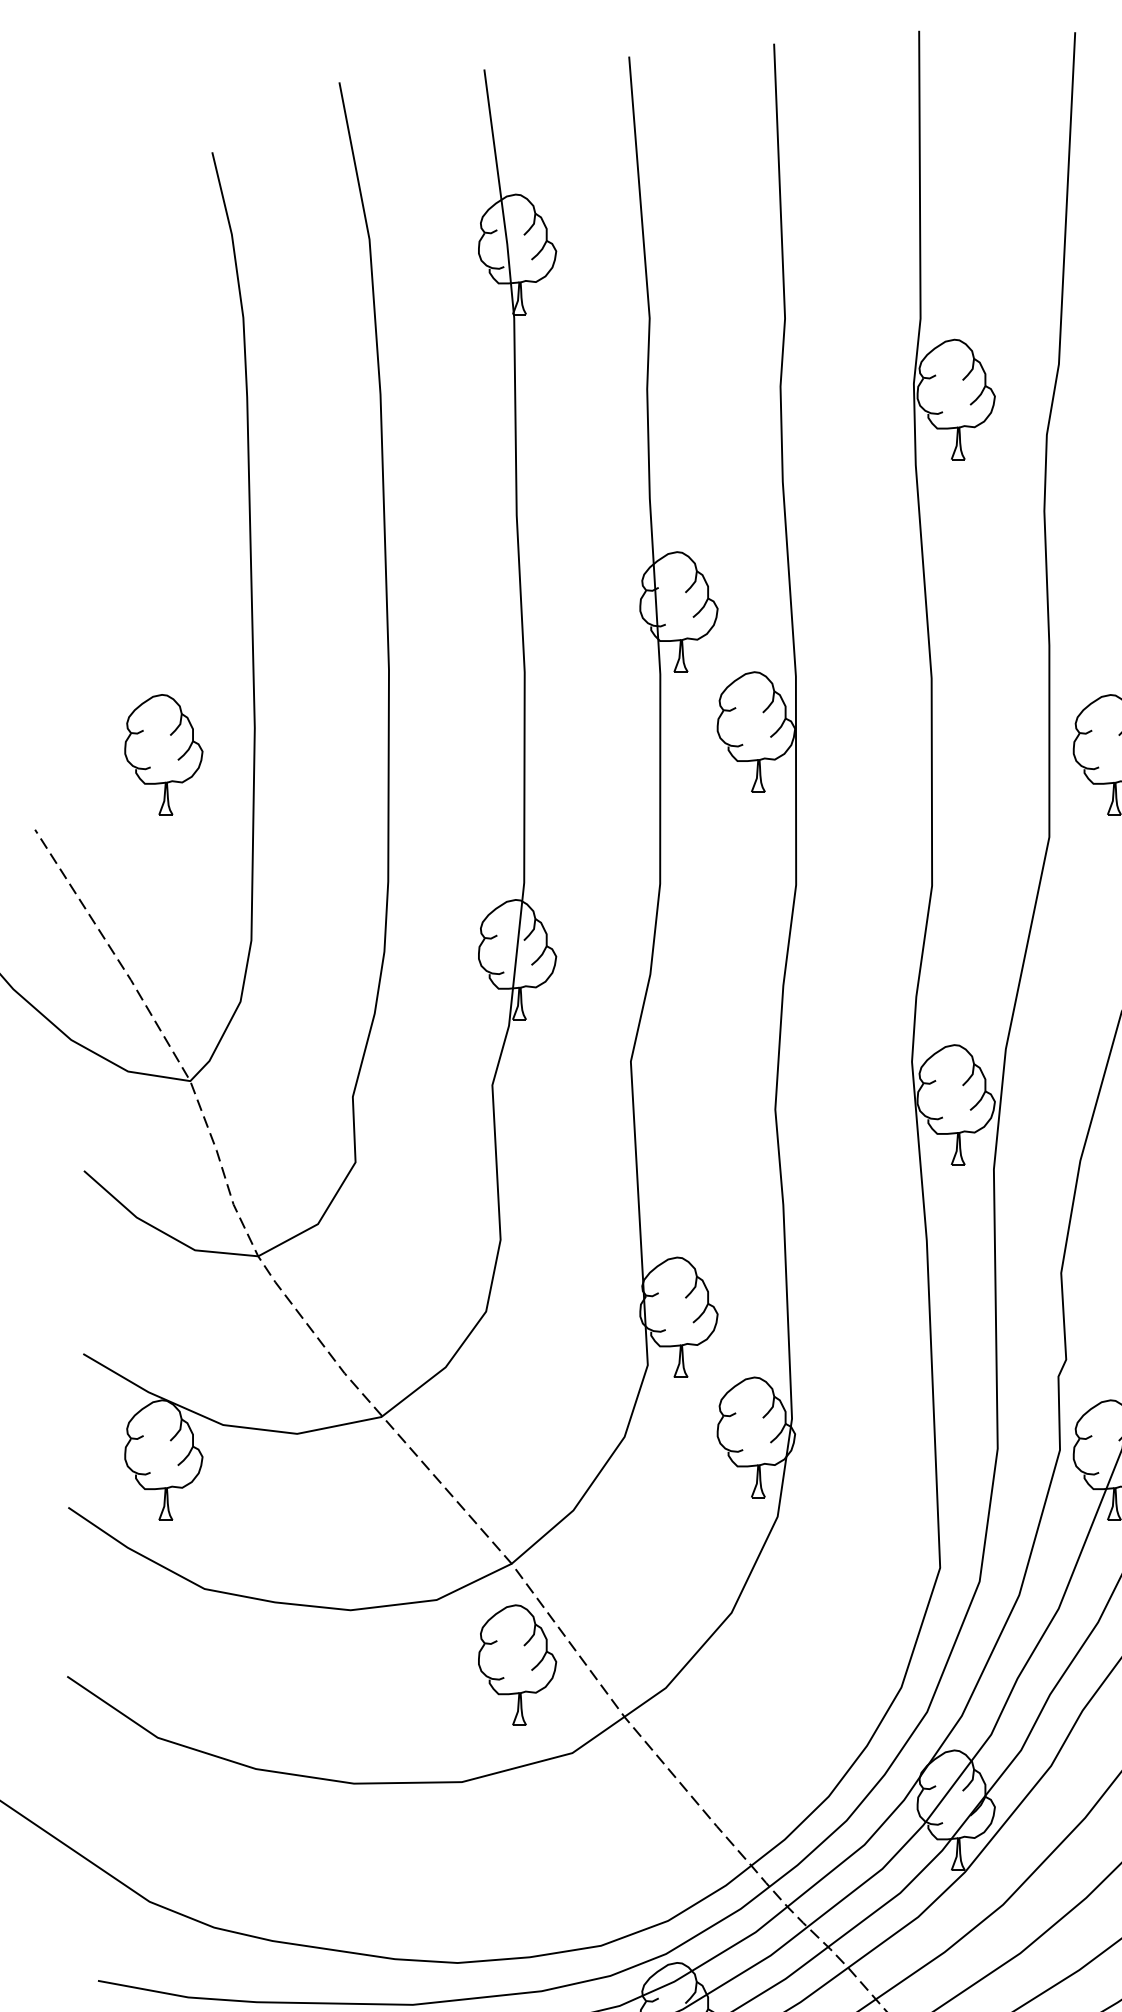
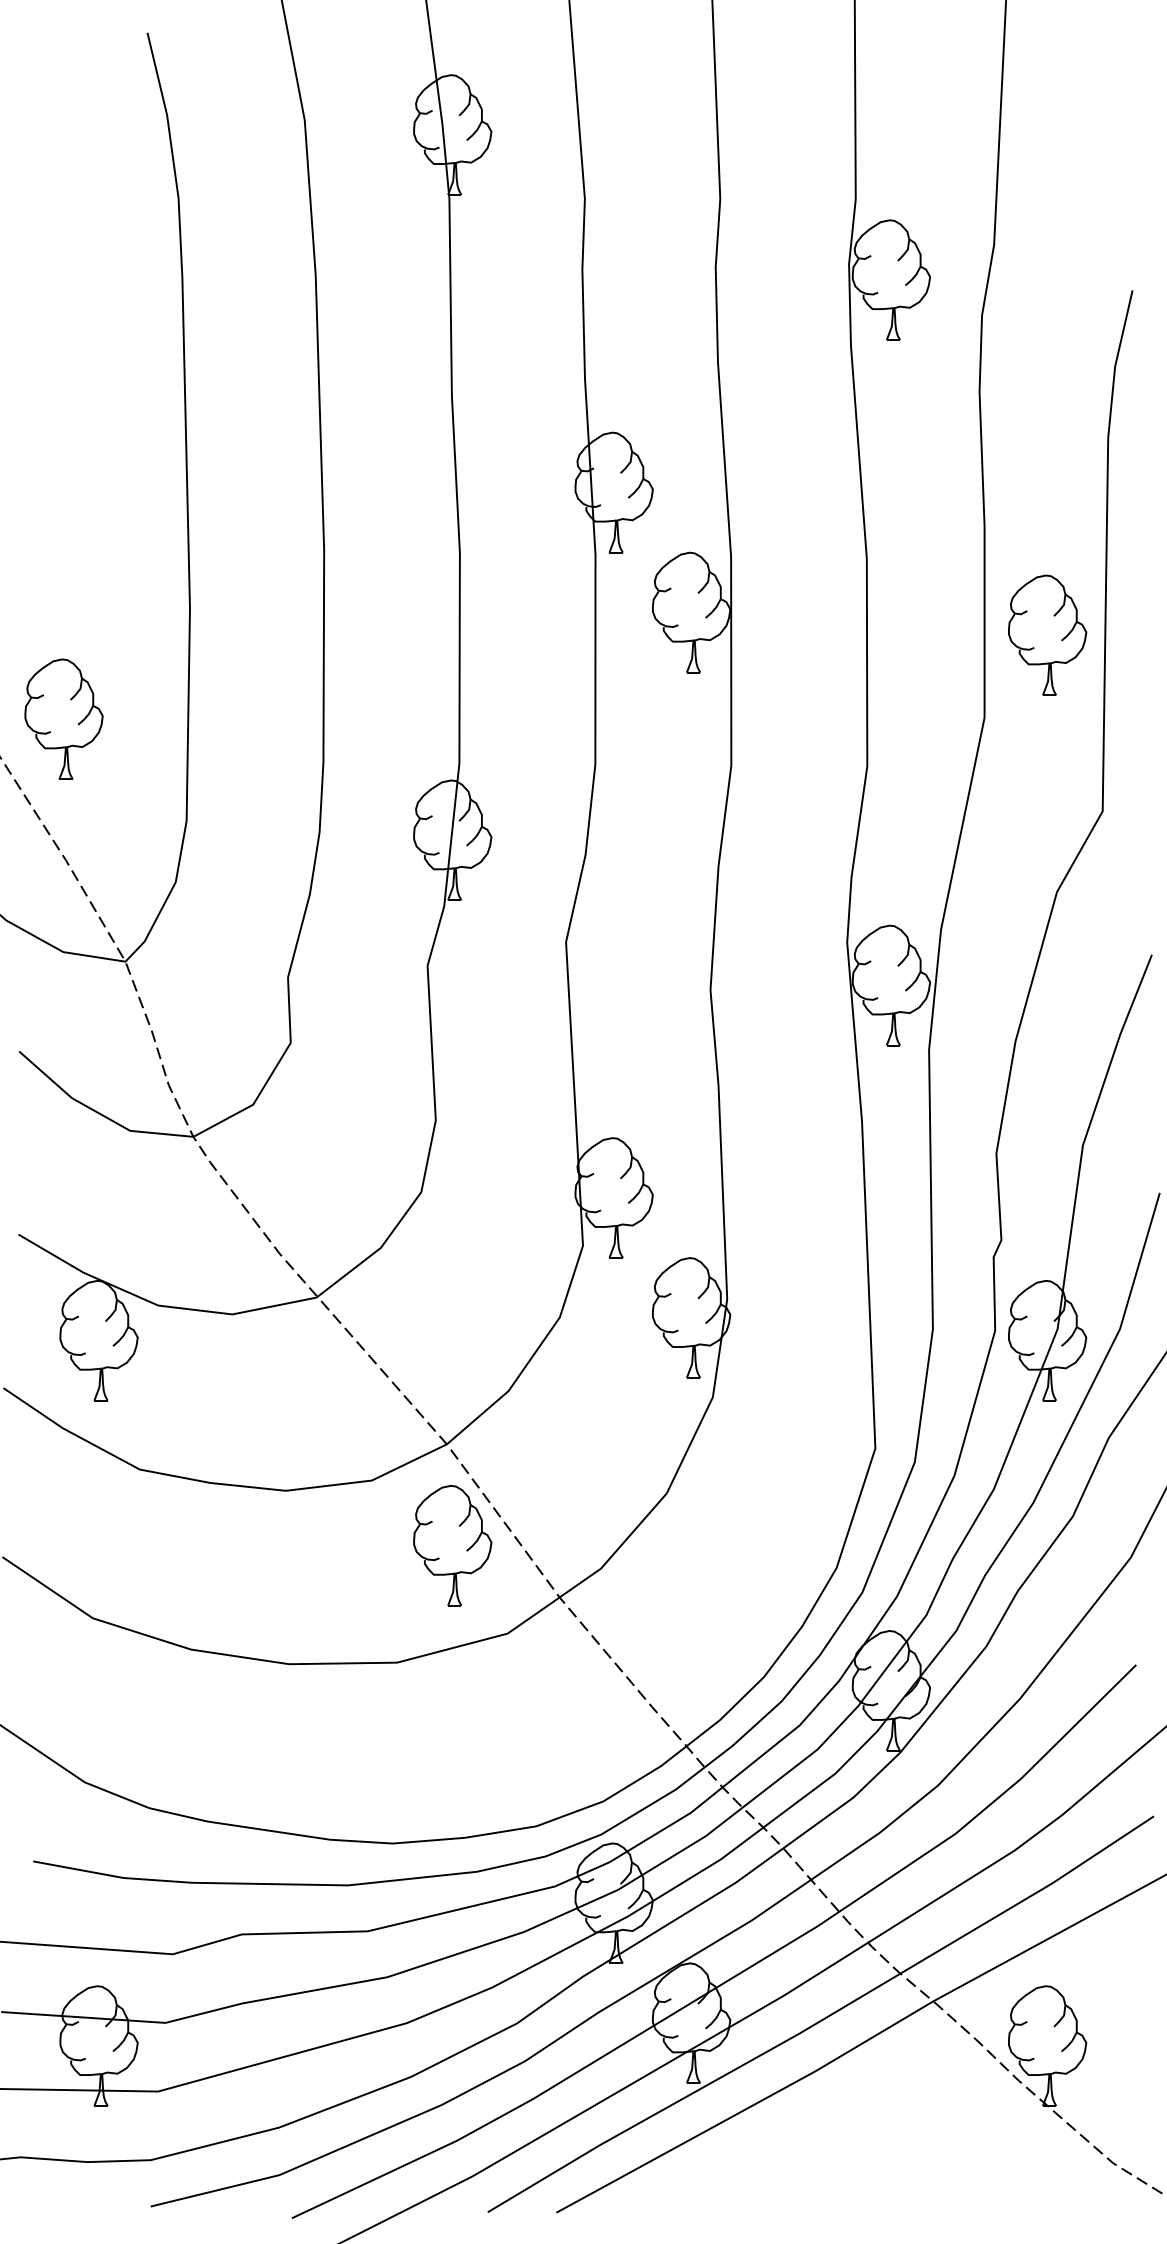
part: (163, 753) -> (63, 718), moved

